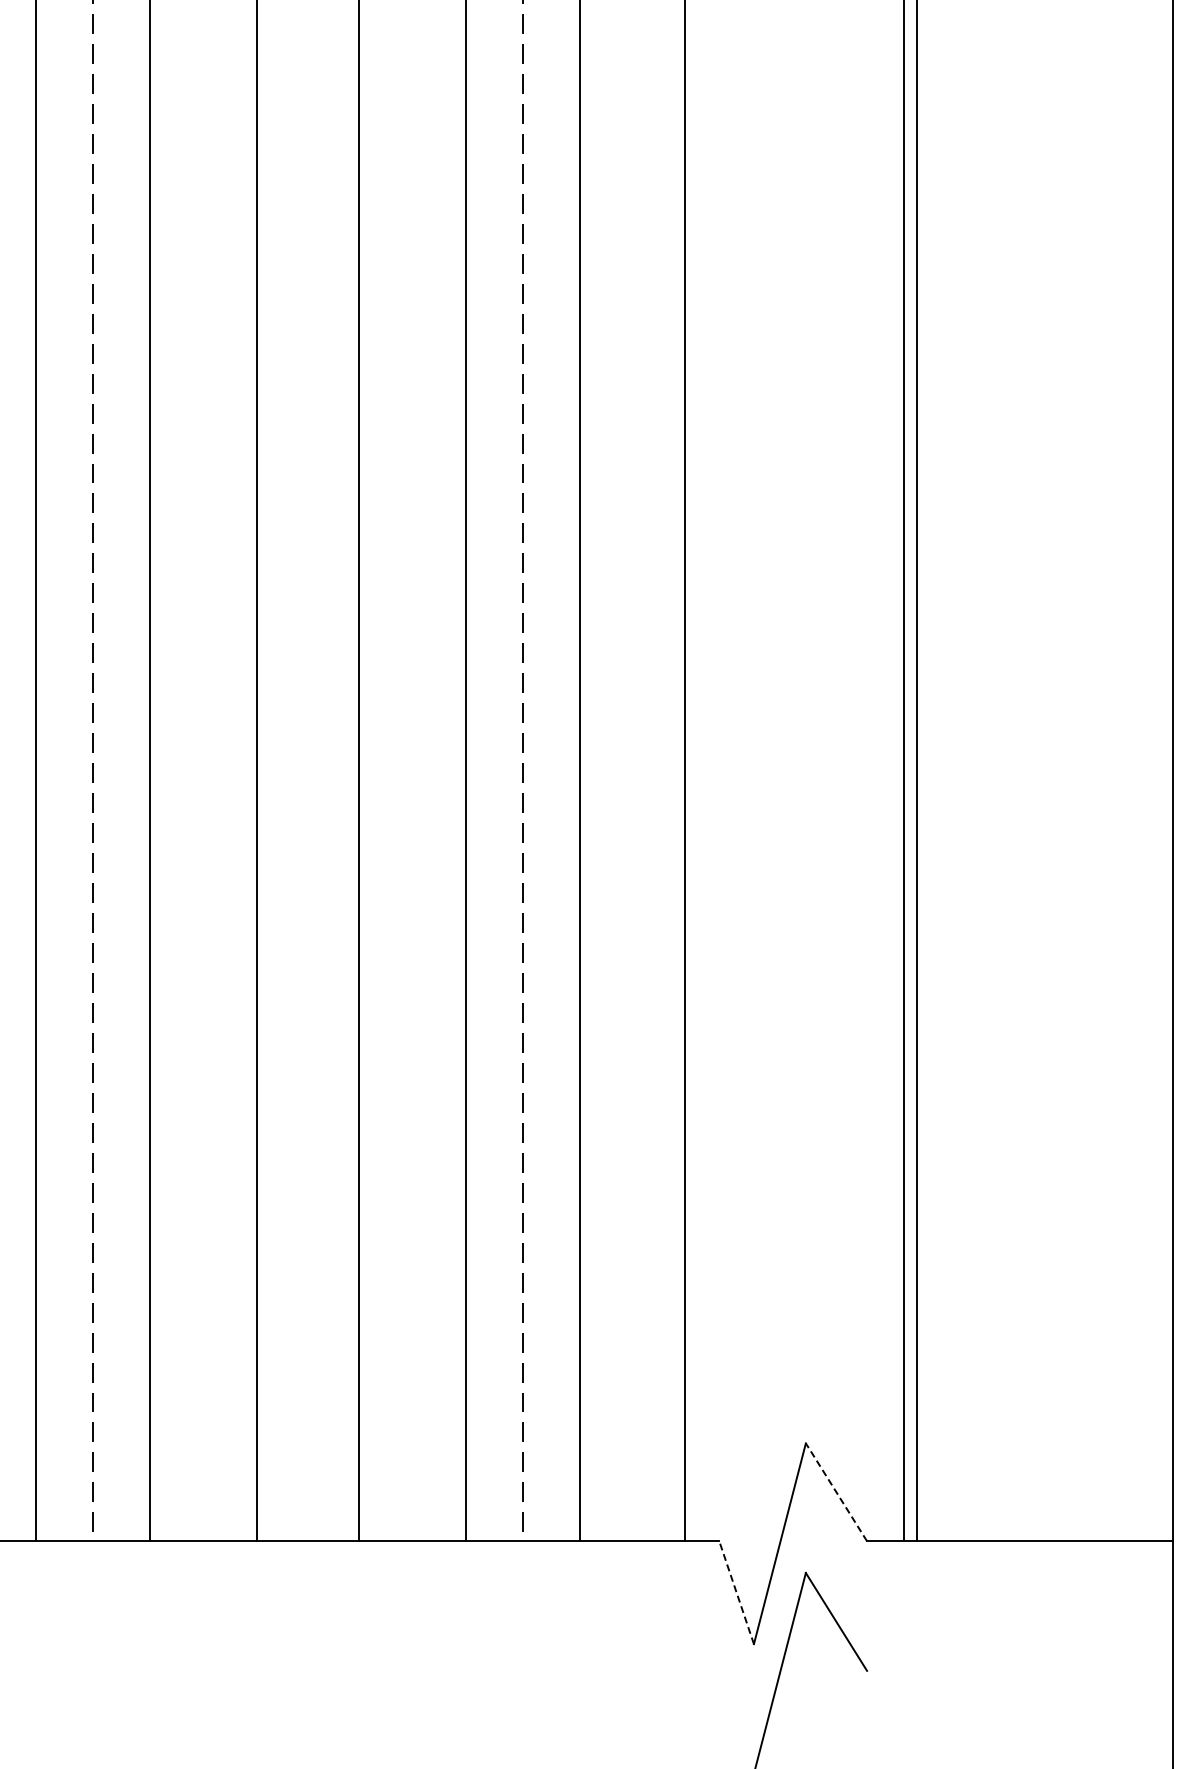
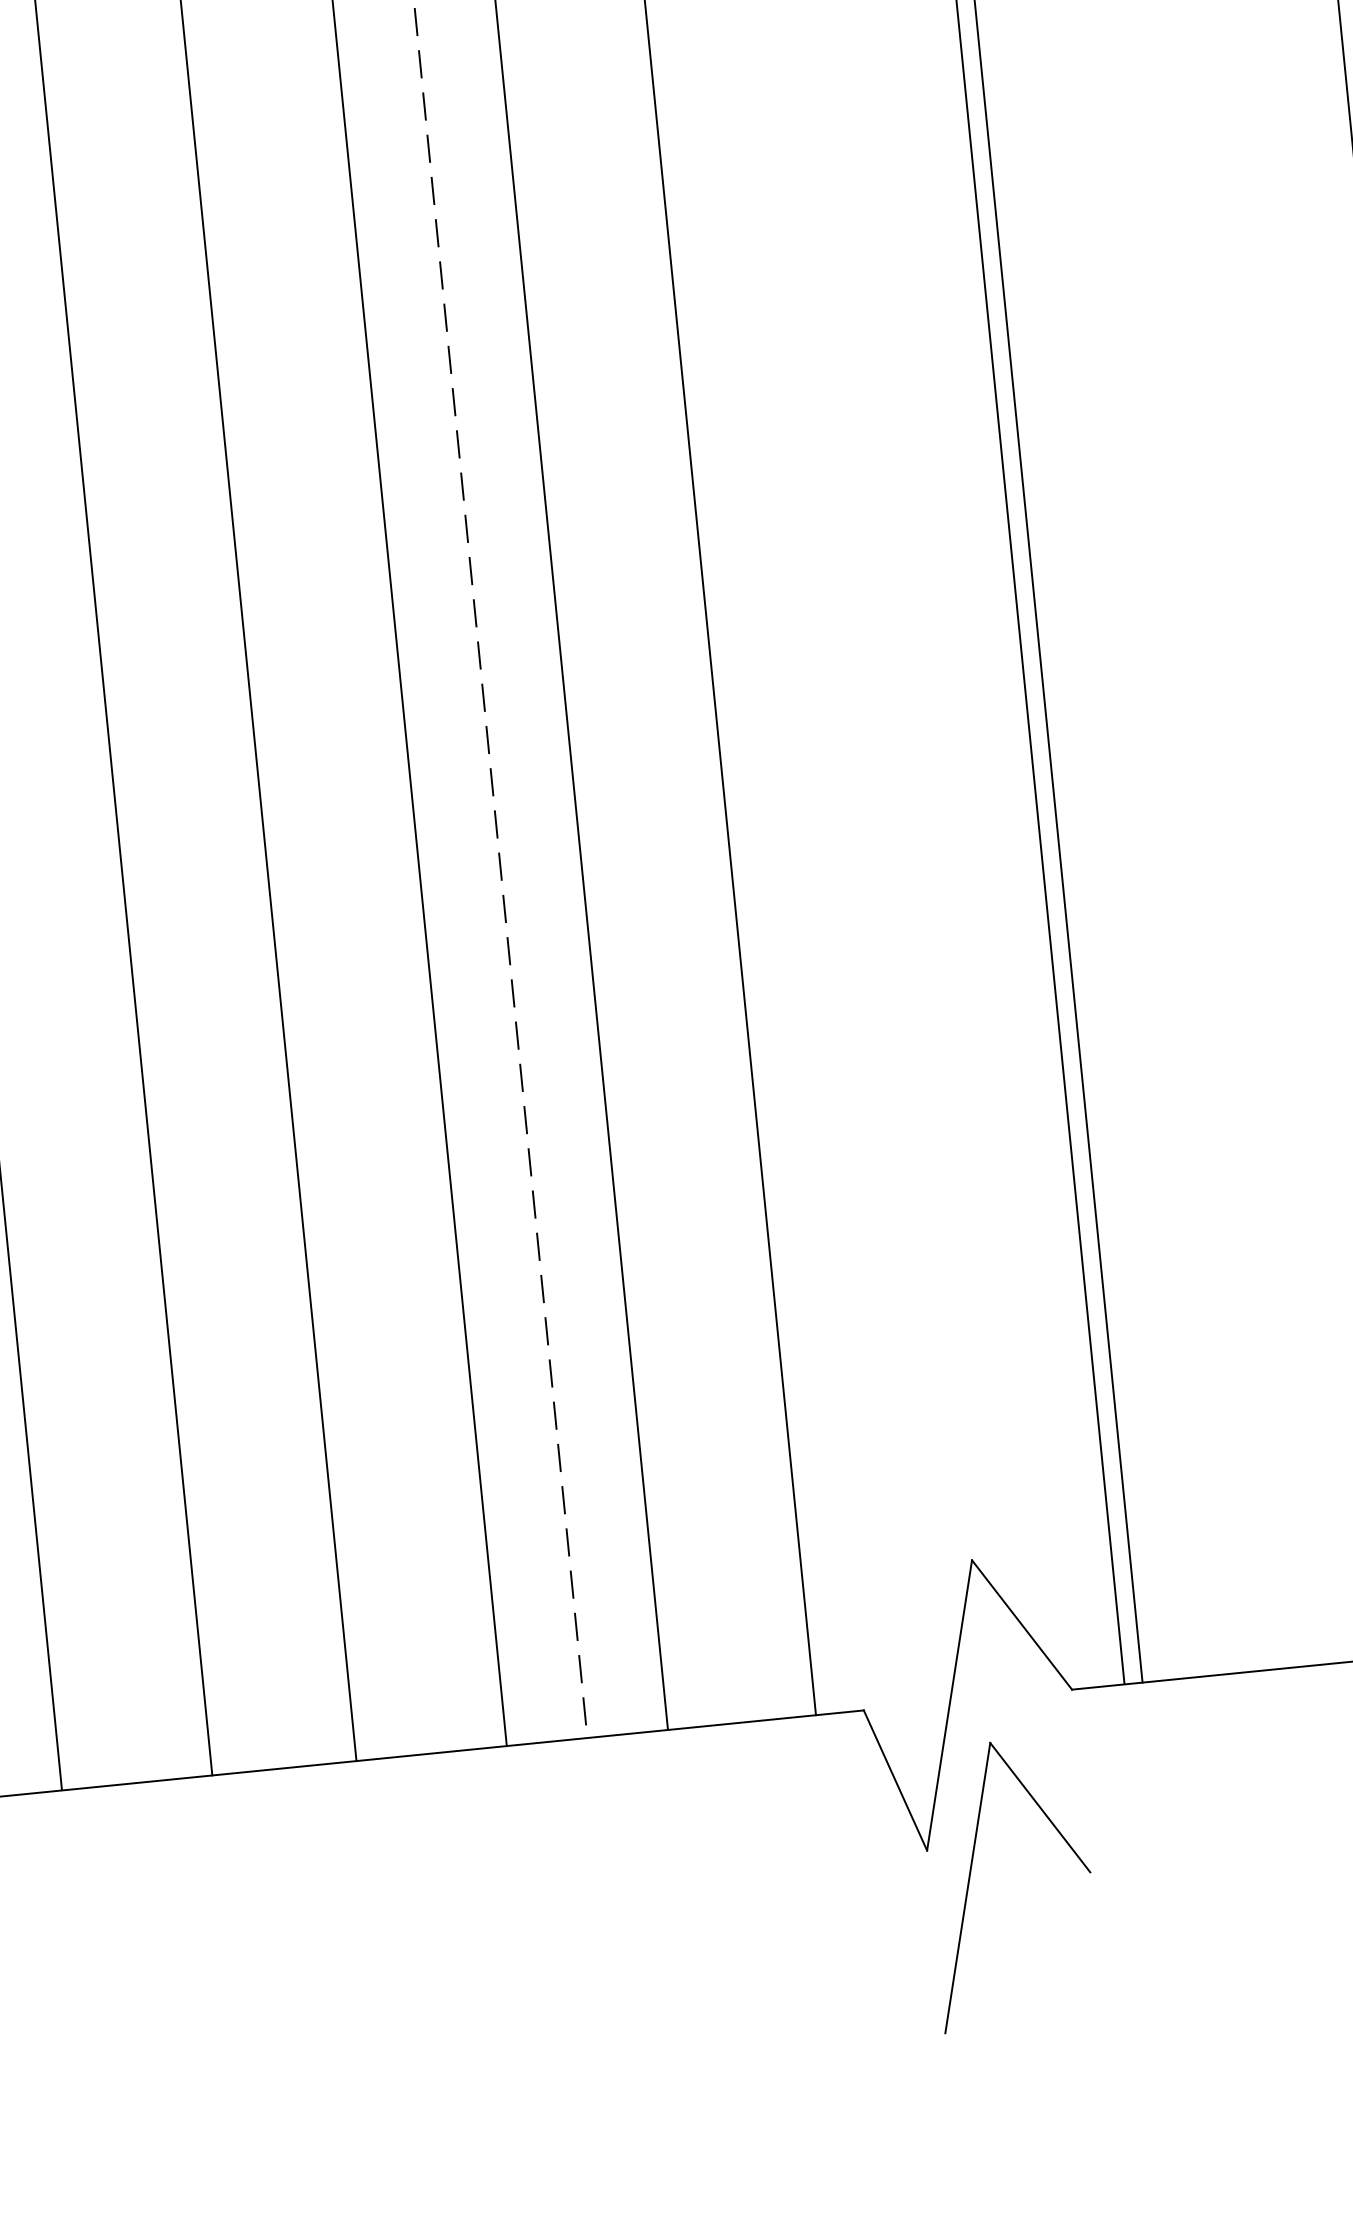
line: (836, 1492) -> (1022, 1625), dashed -> solid
line: (736, 1592) -> (895, 1780), dashed -> solid

